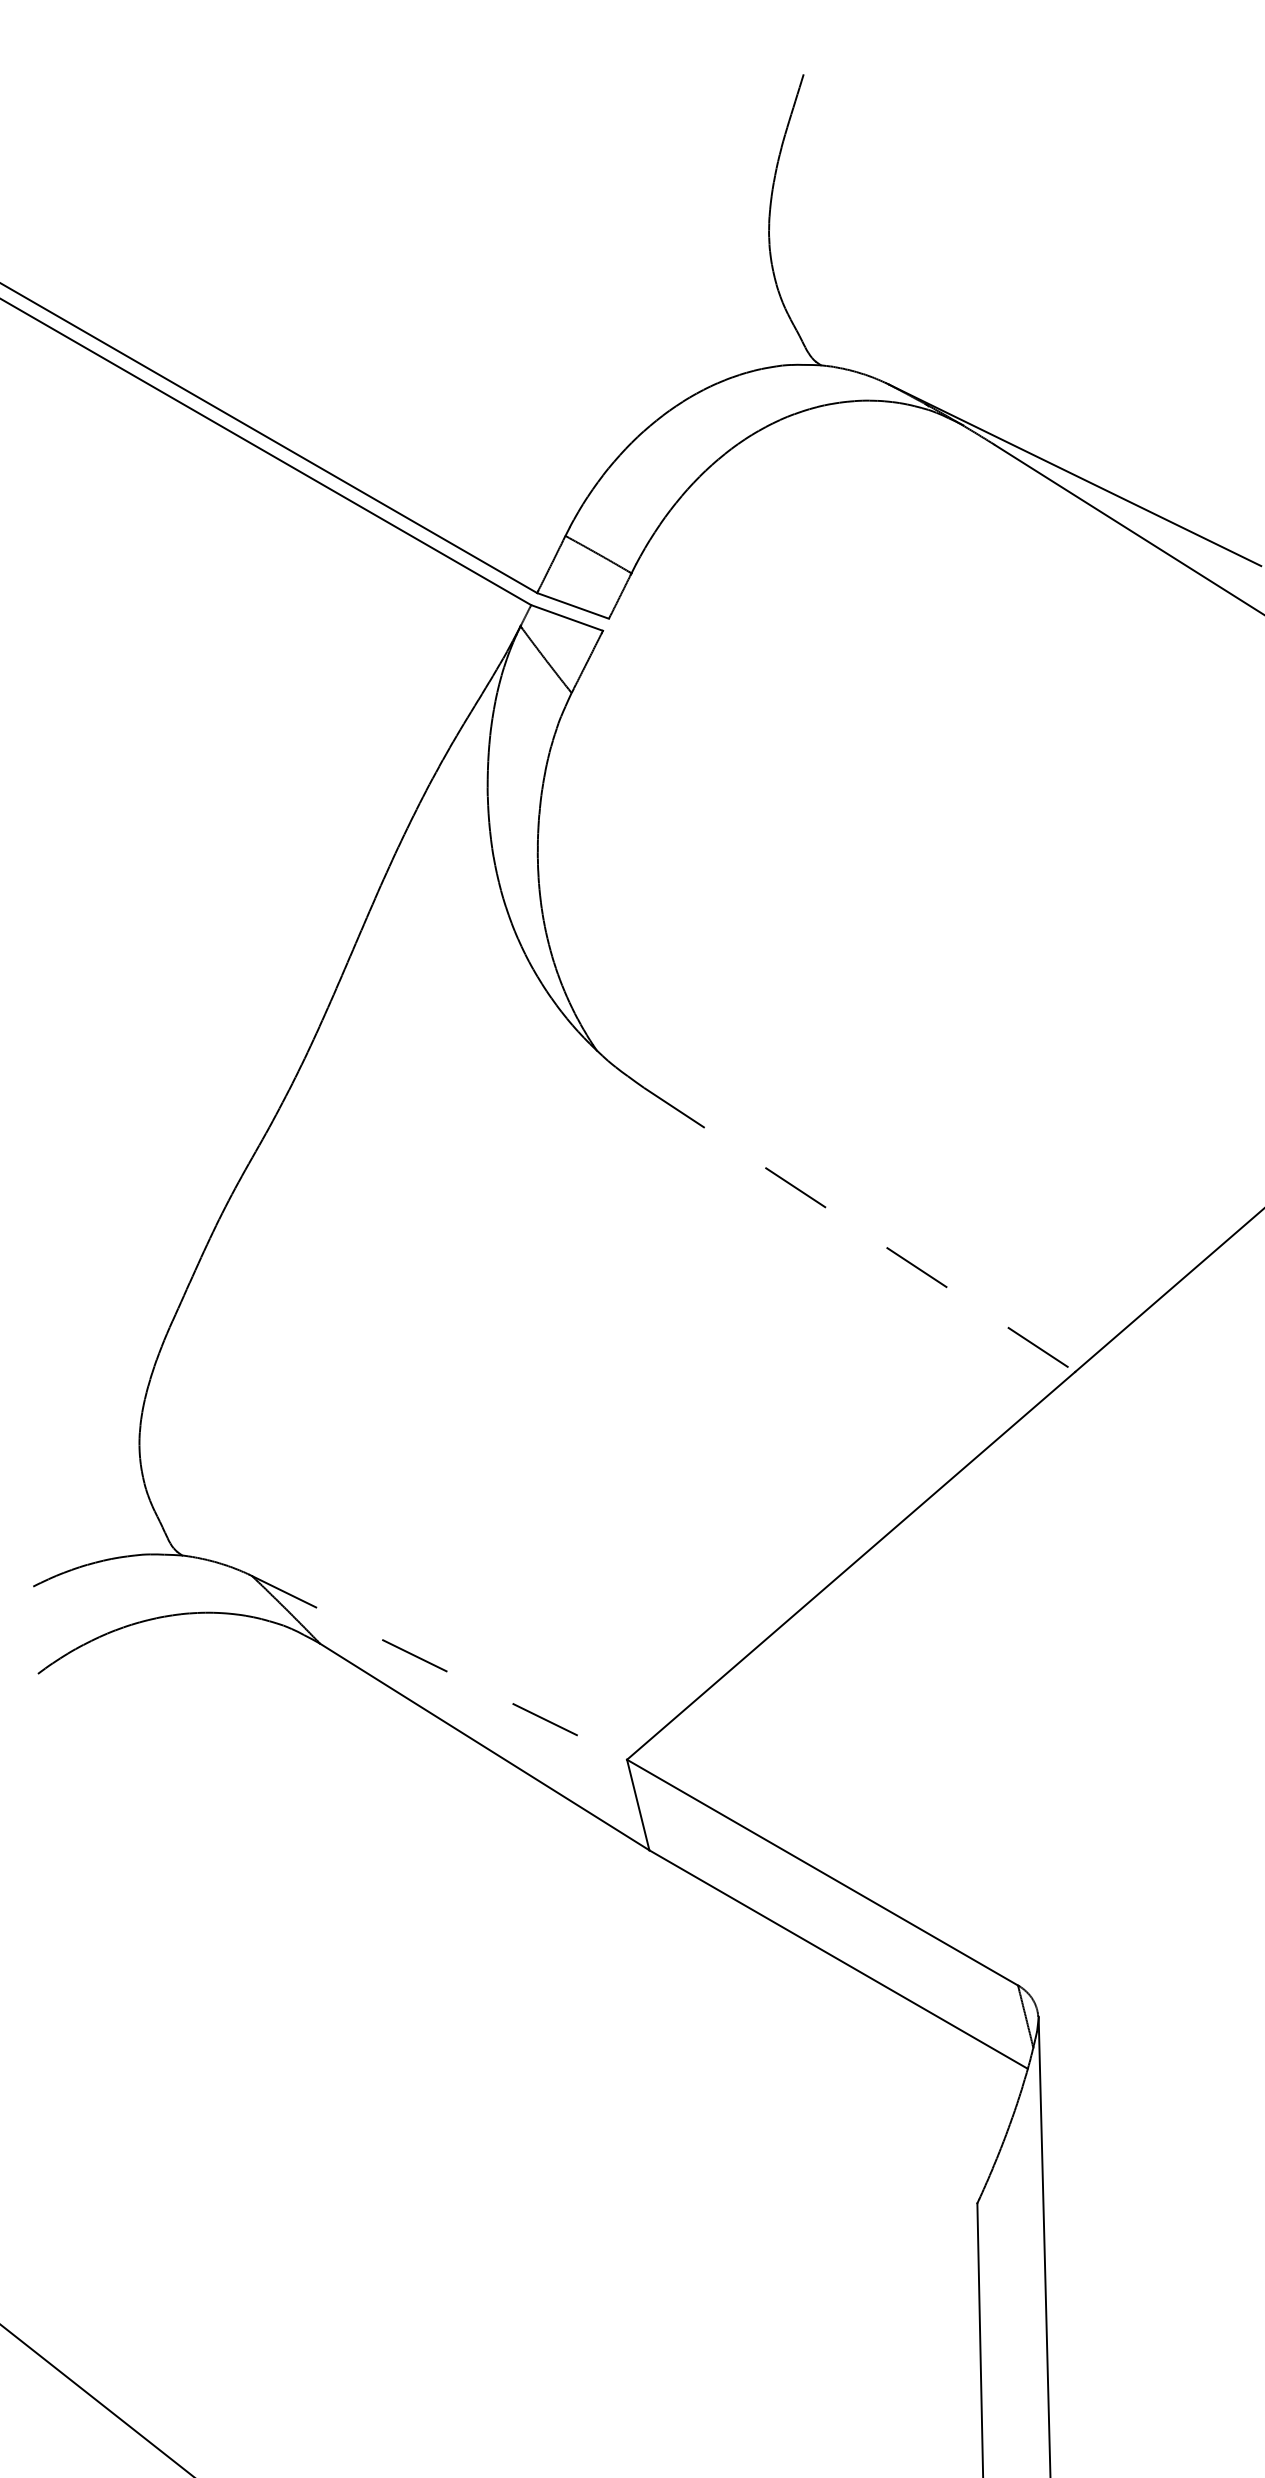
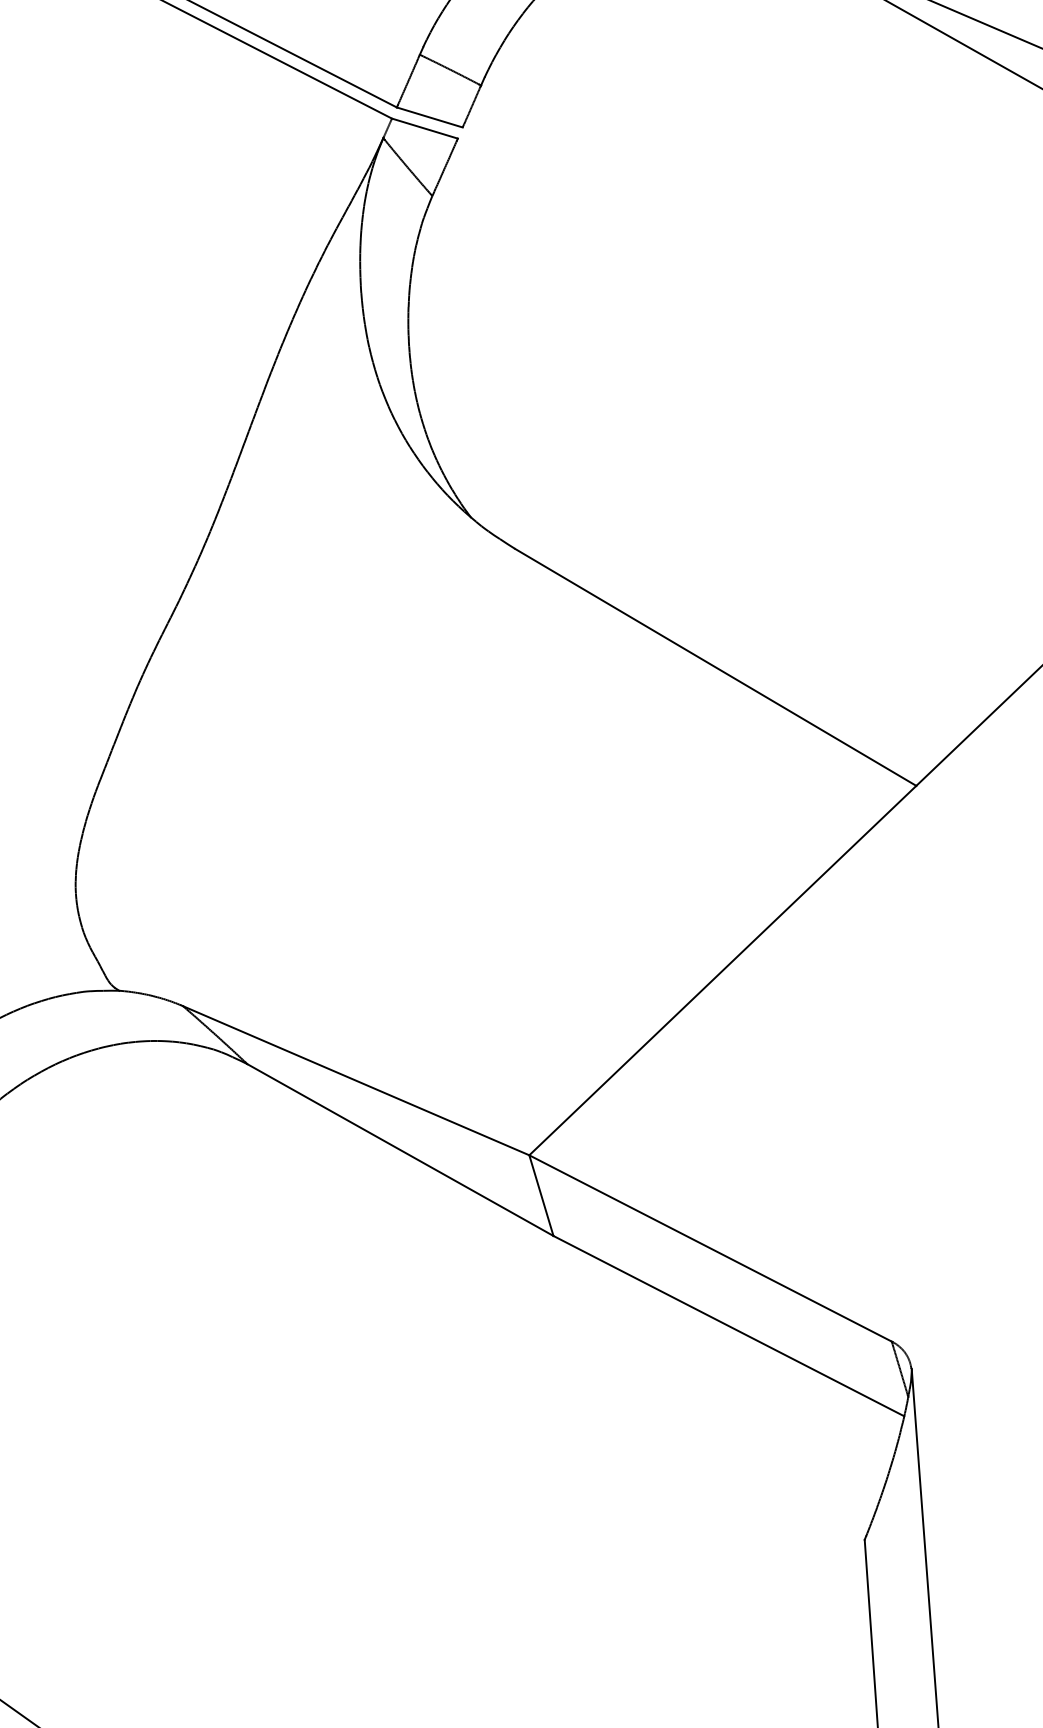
line: (860, 1230) -> (716, 667), dashed -> solid
line: (439, 1667) -> (356, 1080), dashed -> solid

